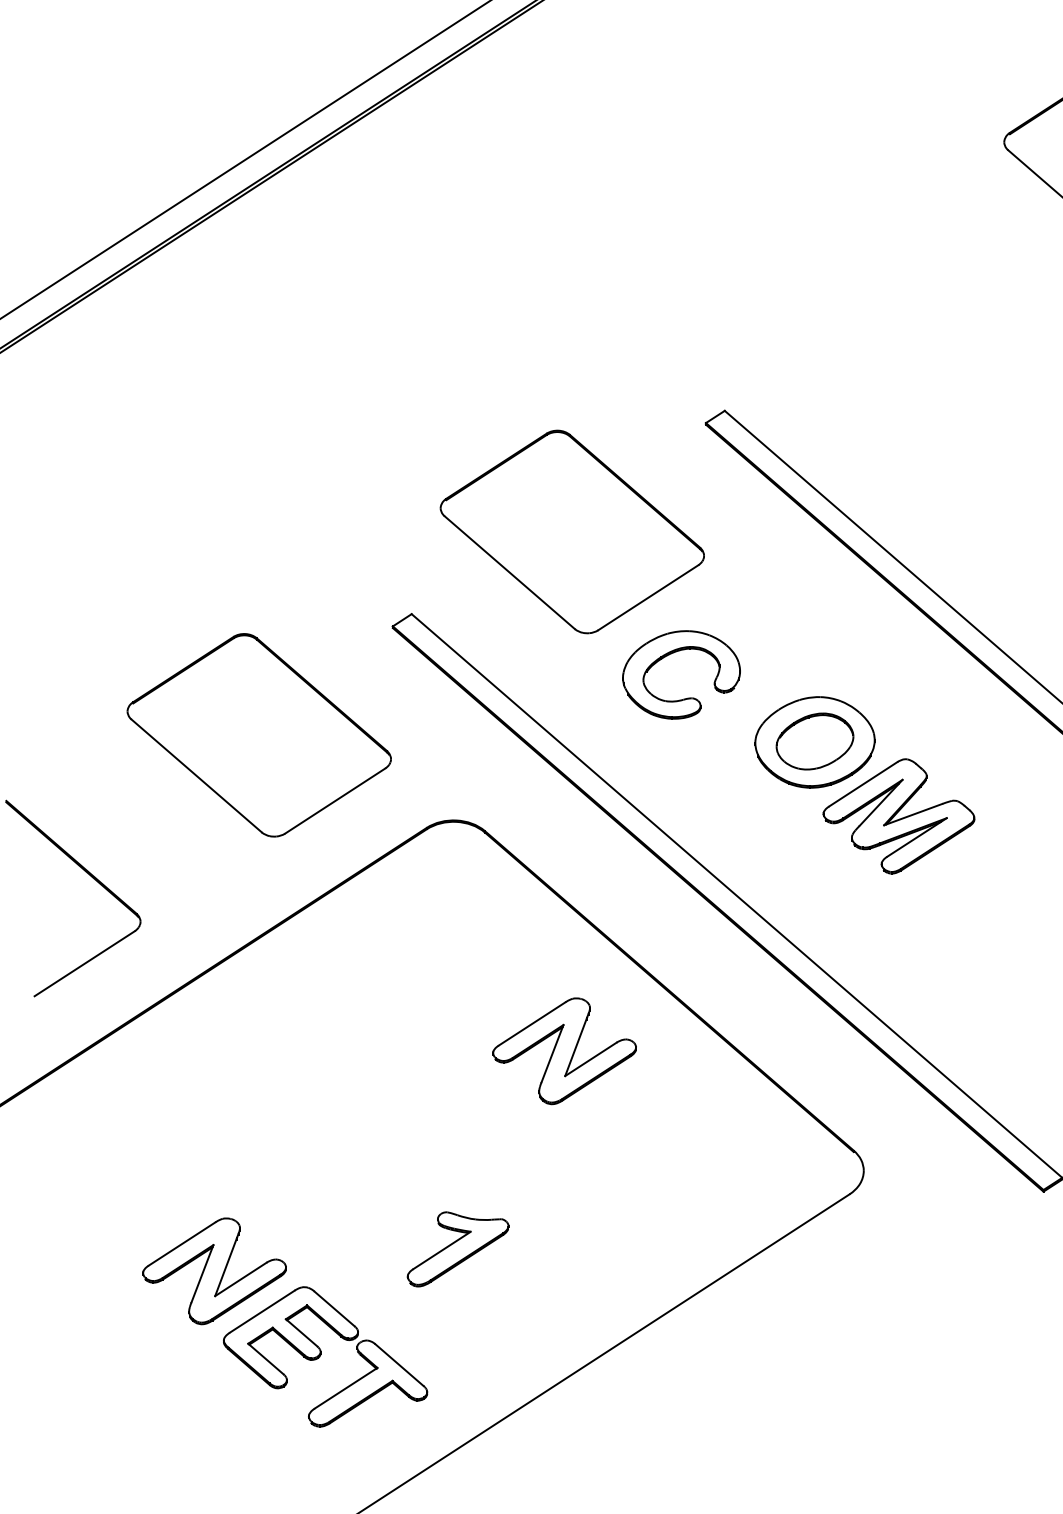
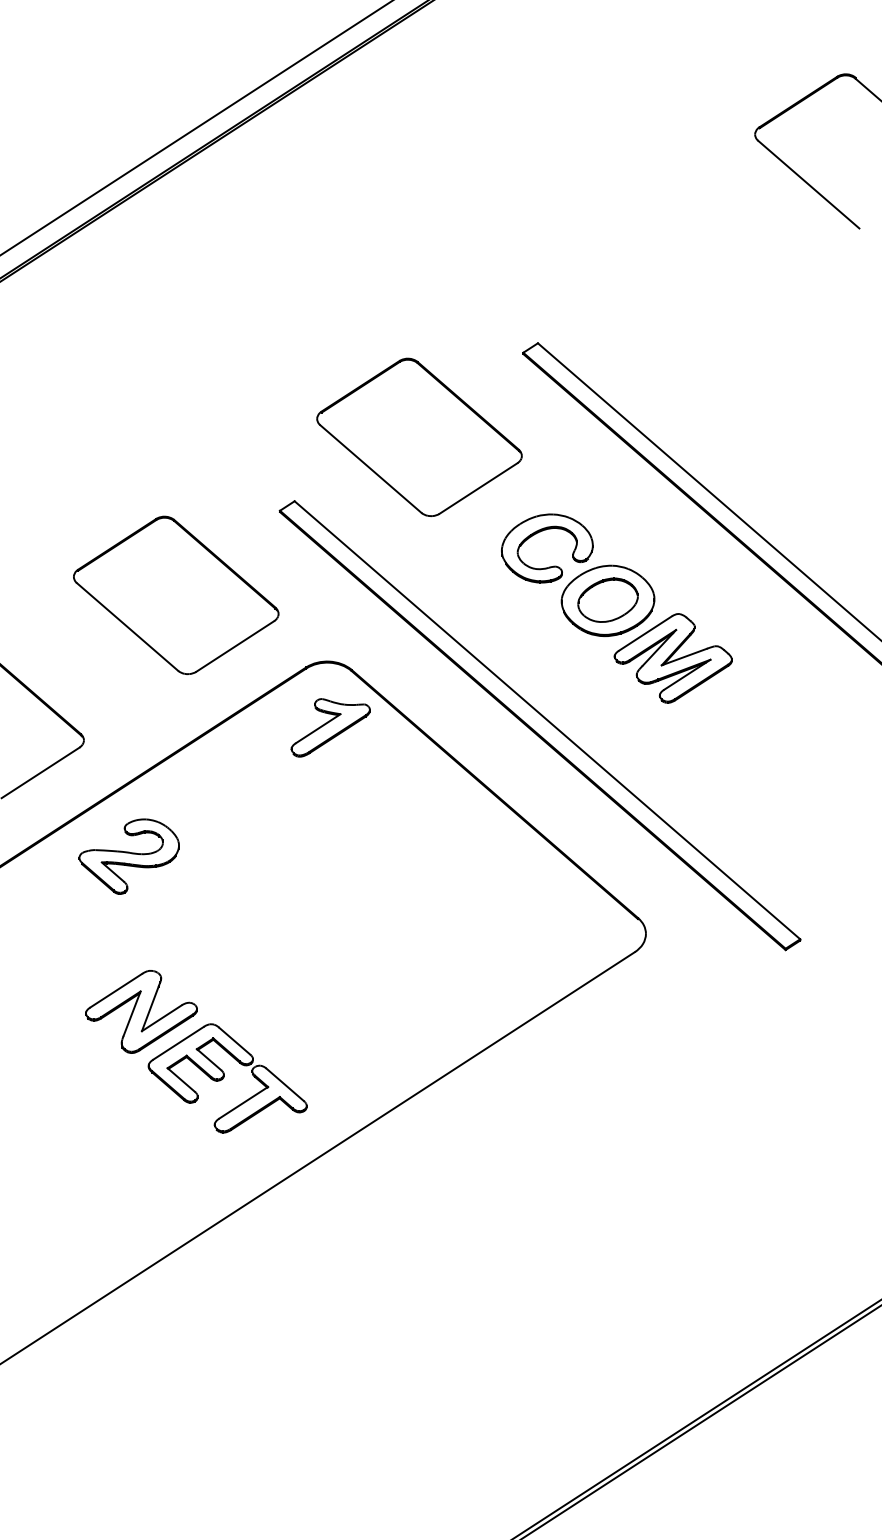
part: (672, 654) -> (540, 532), moved
part: (564, 1050) -> (413, 840), removed
part: (197, 1071) -> (128, 856), added
part: (457, 1248) -> (330, 727), moved

